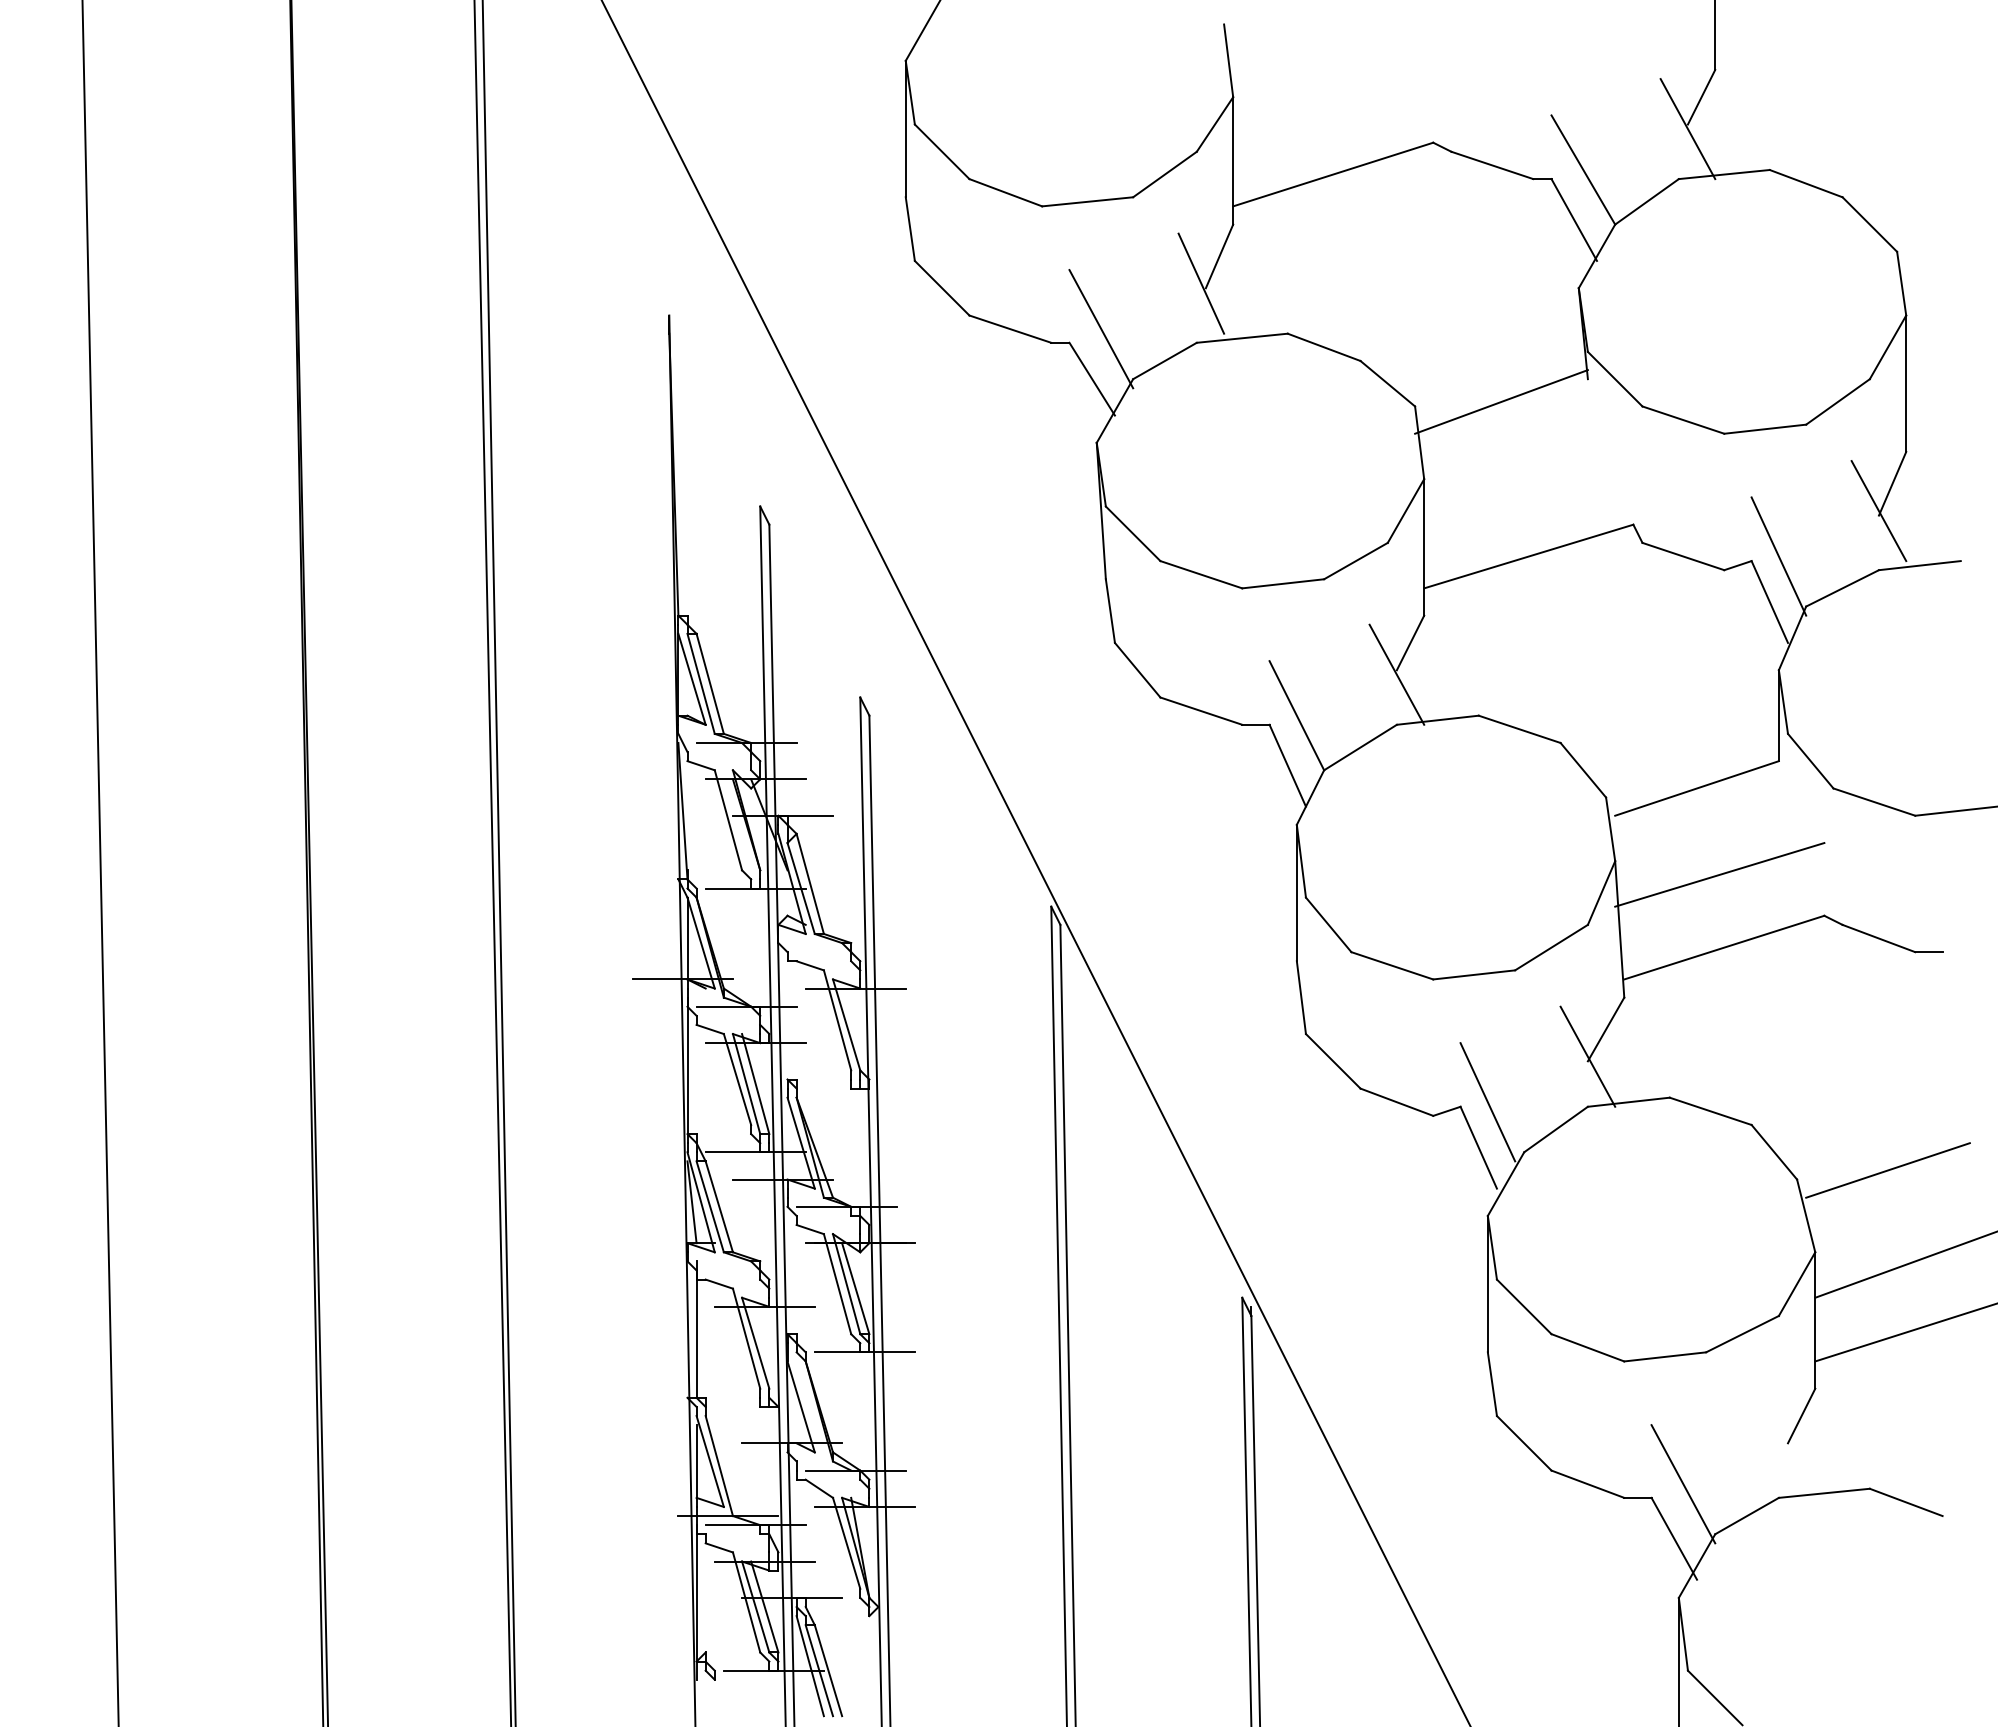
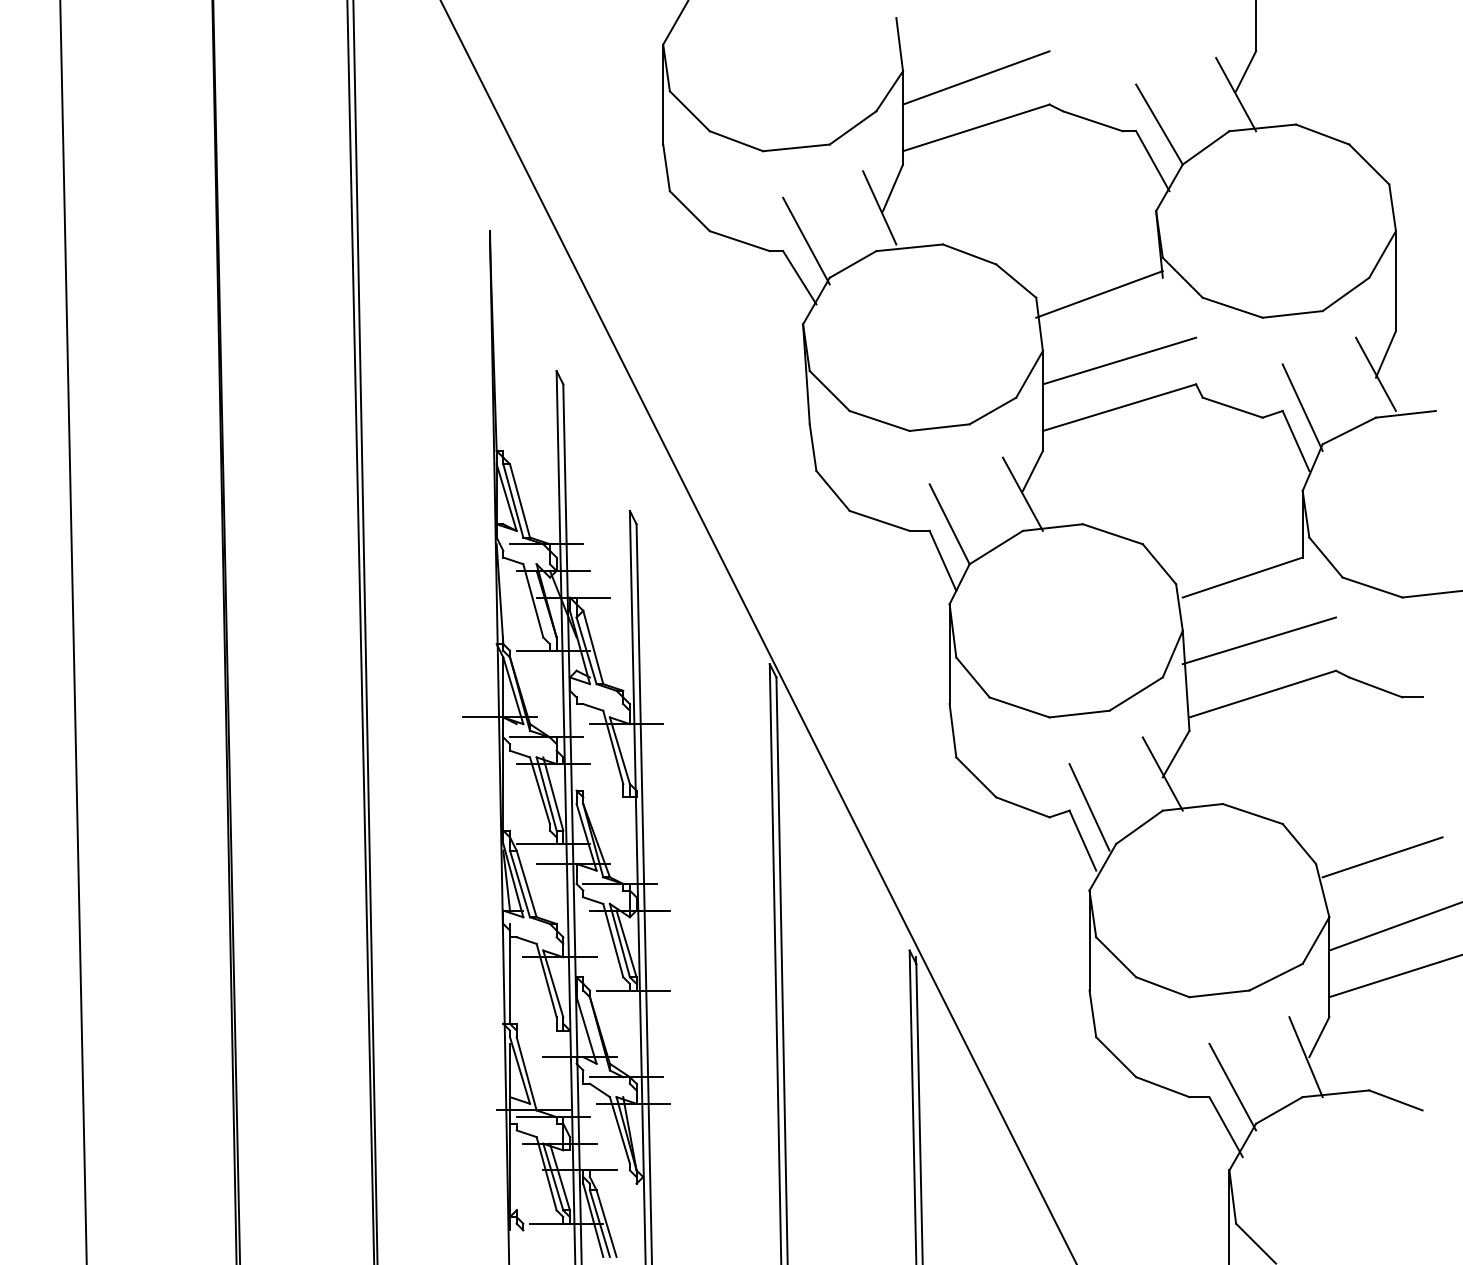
line: (1333, 105) -> (976, 77), added
line: (1528, 492) -> (1119, 360), added
line: (1783, 1442) -> (1306, 1056), added

